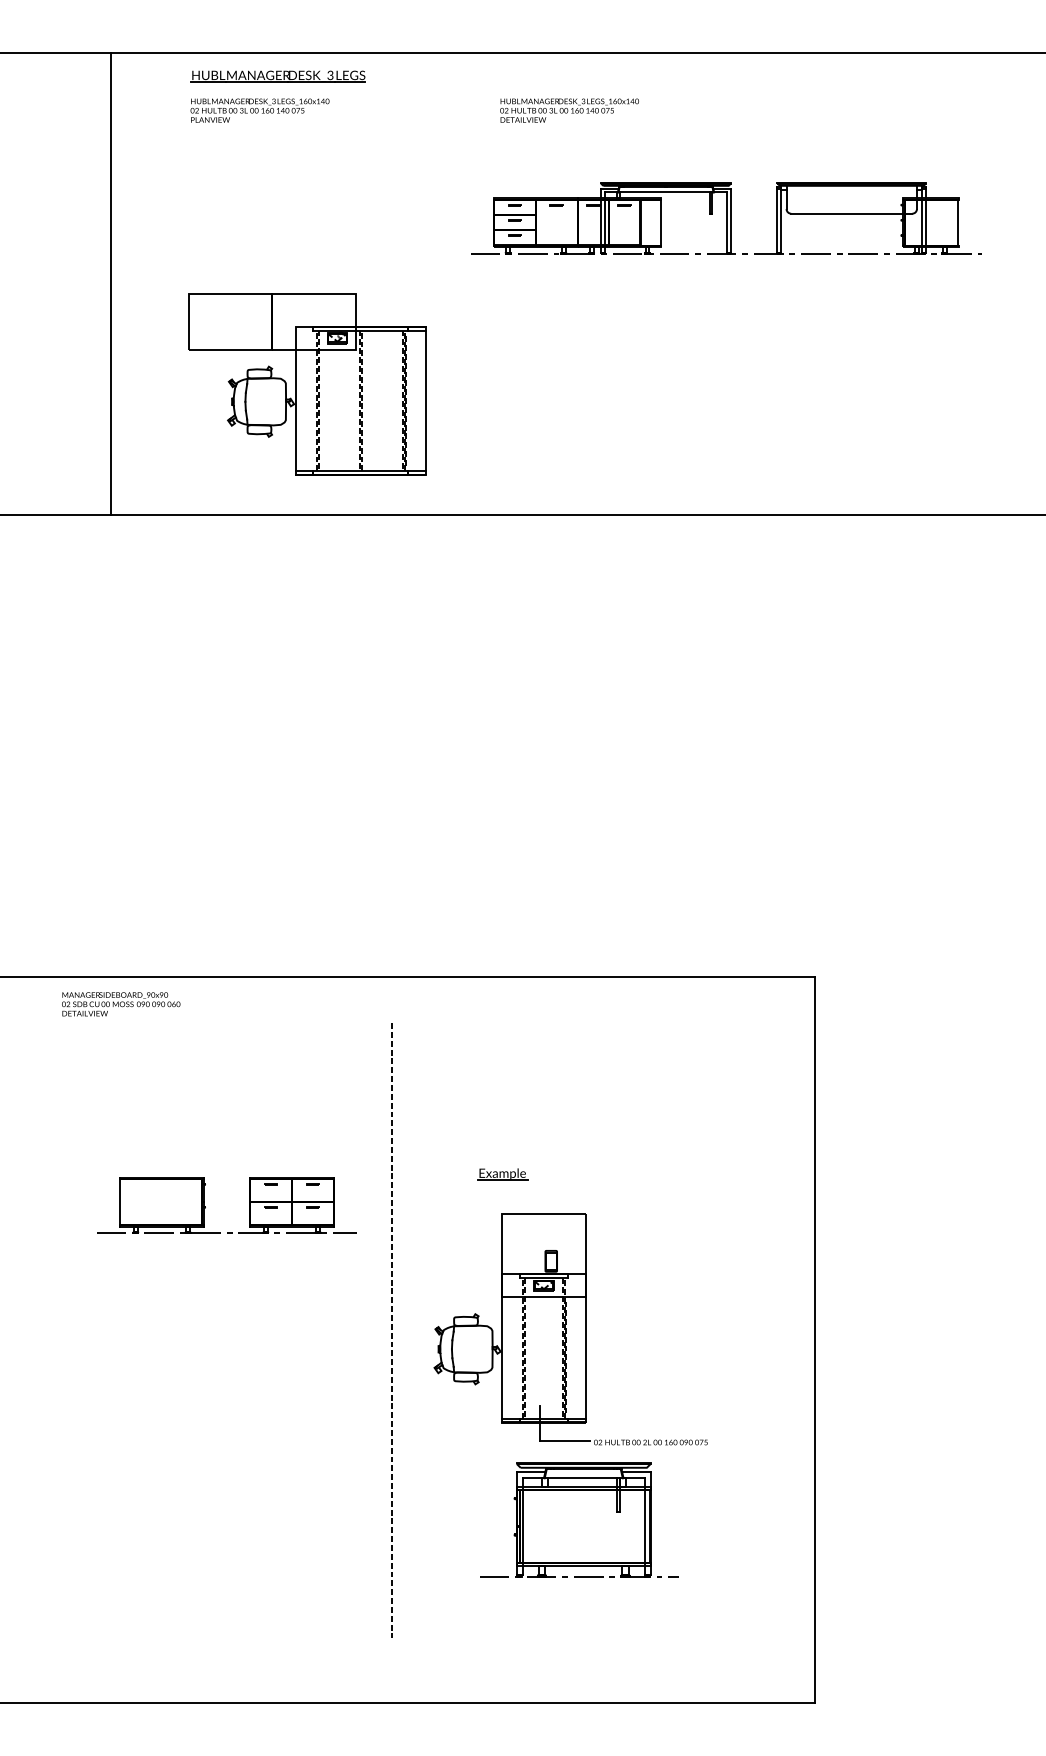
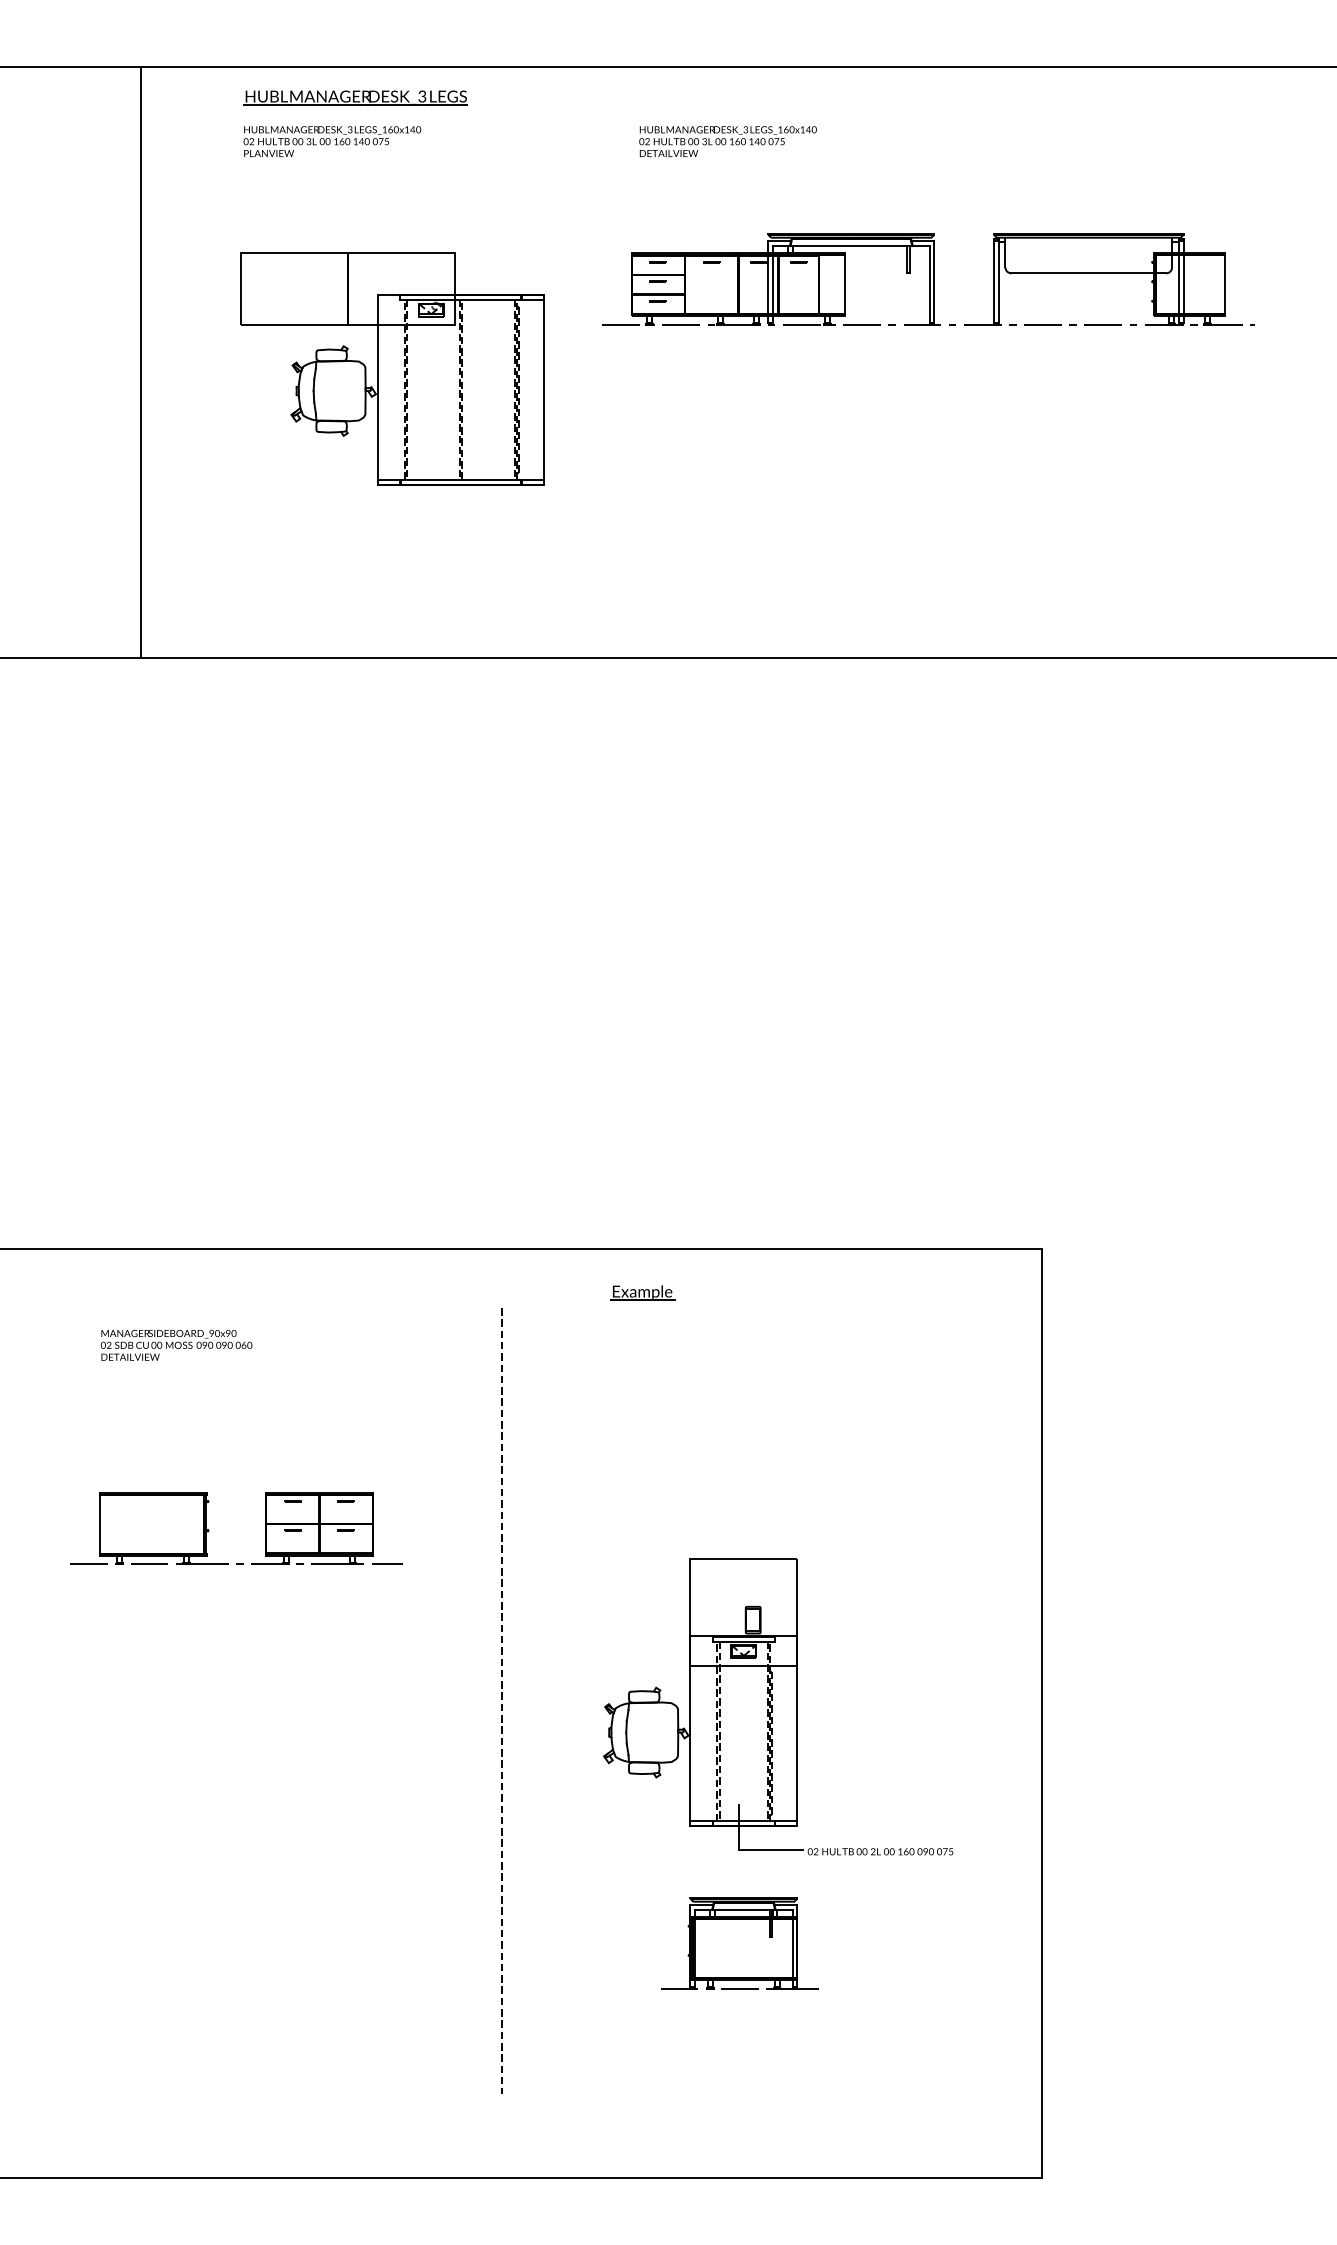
part: (307, 384) -> (393, 368), moved
text: (121, 1004) -> (176, 1345), moved
part: (502, 1174) -> (642, 1293), moved
part: (205, 1206) -> (208, 1529), moved
part: (570, 1329) -> (777, 1707), moved
part: (578, 1520) -> (739, 1943), size x0.62

